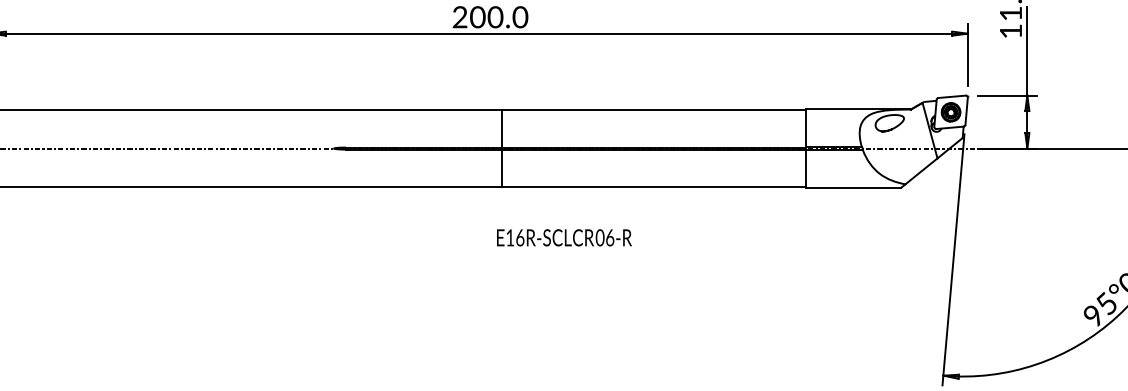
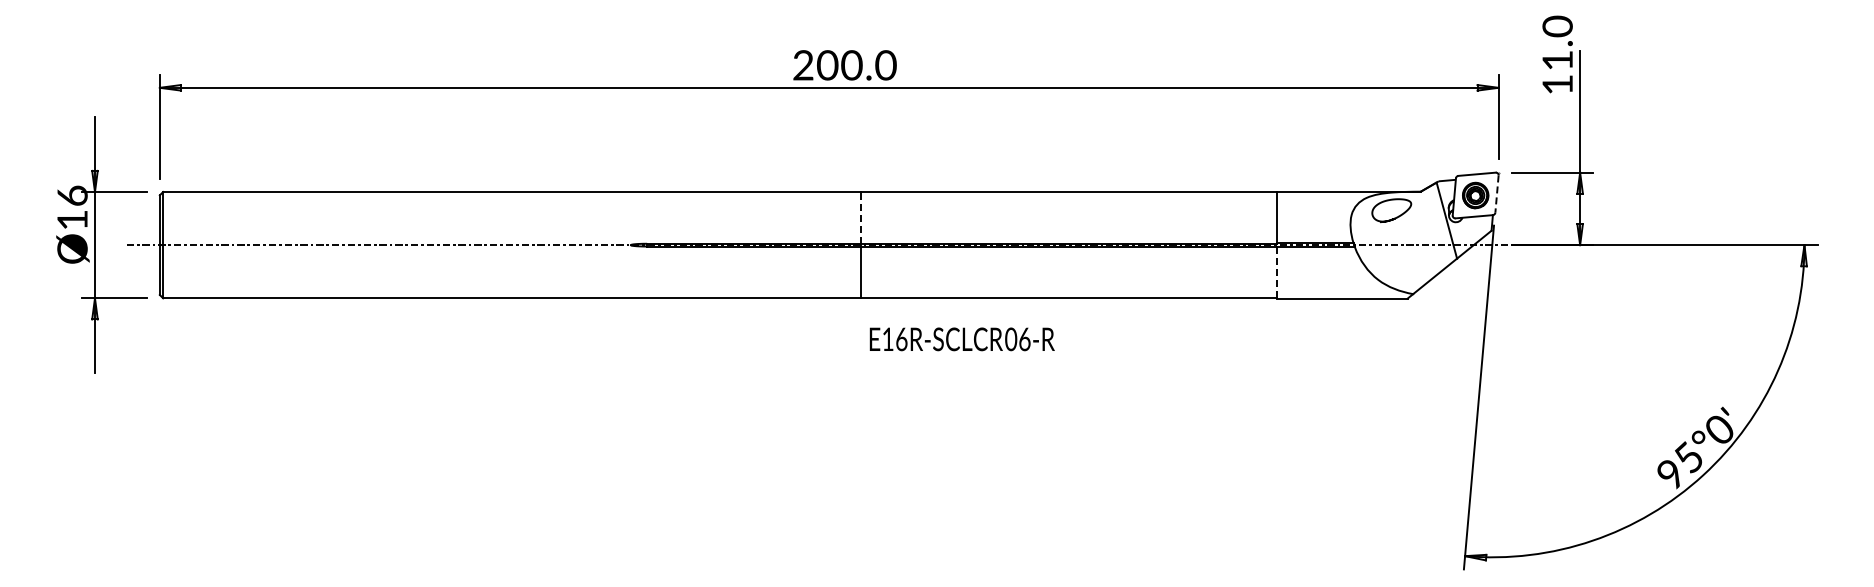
line: (967, 111) -> (1497, 194), solid -> dashed
line: (501, 128) -> (860, 217), solid -> dashed
line: (806, 168) -> (1277, 272), solid -> dashed
text: (563, 237) -> (961, 339), moved

